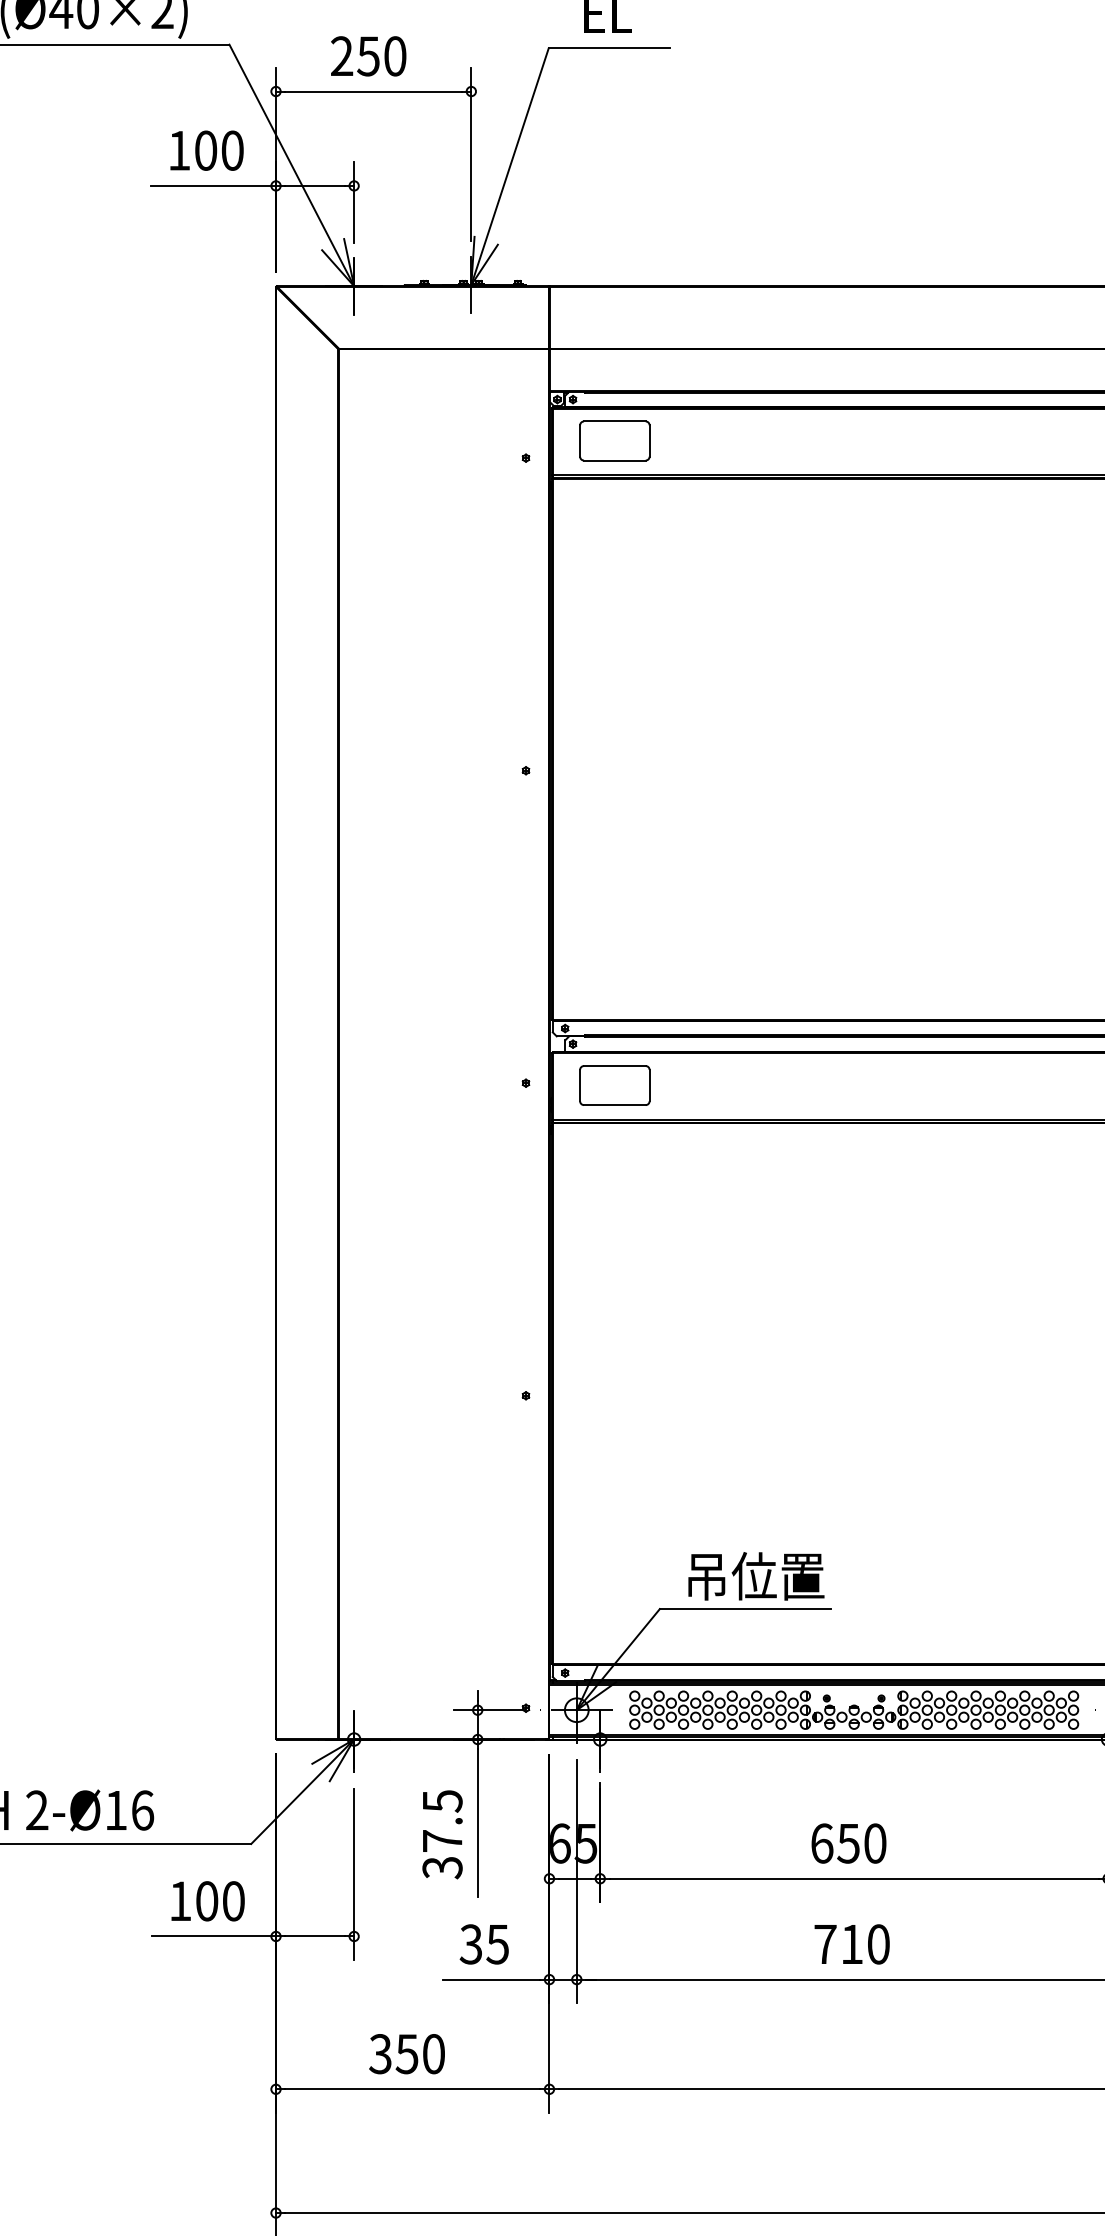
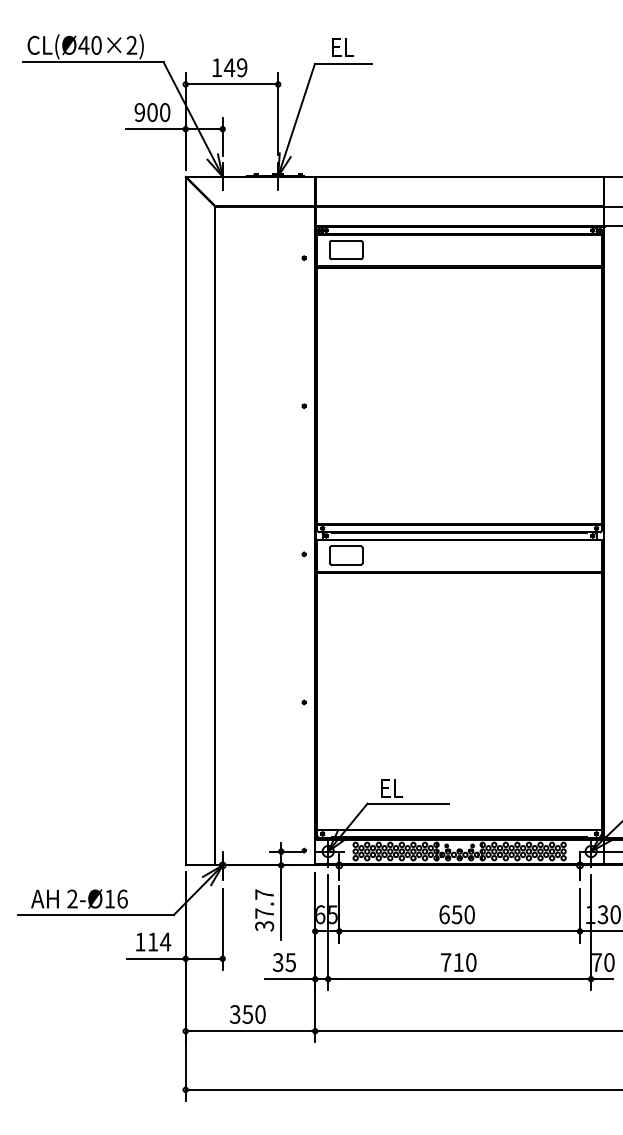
text: (368, 55) -> (229, 67), 250 -> 149
text: (178, 150) -> (139, 112), 100 -> 900
text: (756, 1575) -> (413, 787), 吊位置 -> EL
text: (442, 1800) -> (264, 894), 37.5 -> 37.7
text: (220, 1900) -> (159, 941), 100 -> 114

